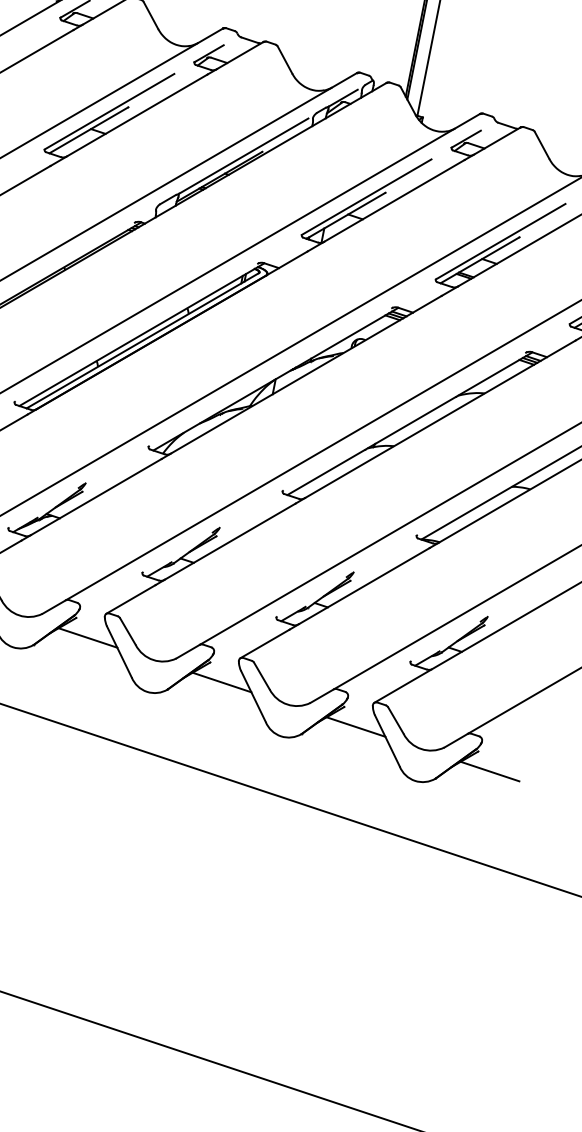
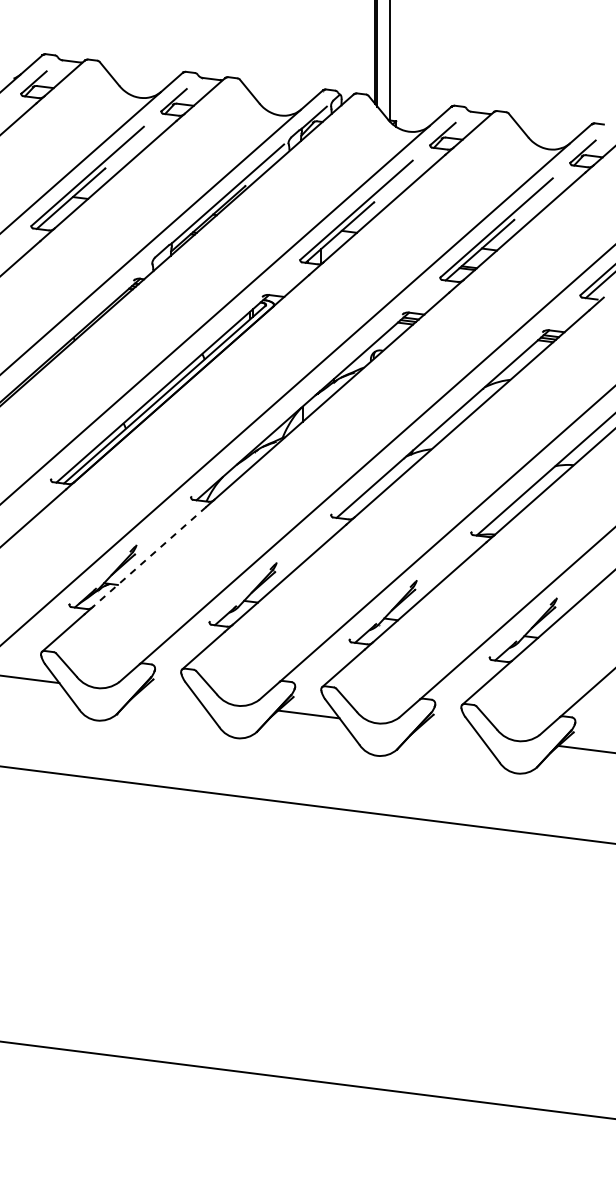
line: (96, 496) -> (149, 556), solid -> dashed
line: (87, 637) -> (168, 696), removed
line: (355, 727) -> (448, 732), removed

